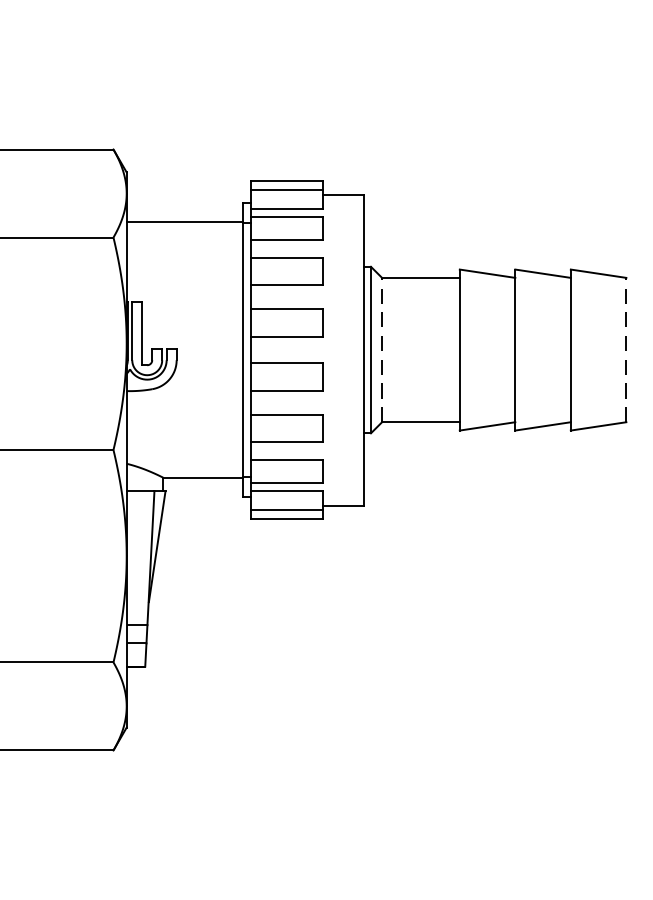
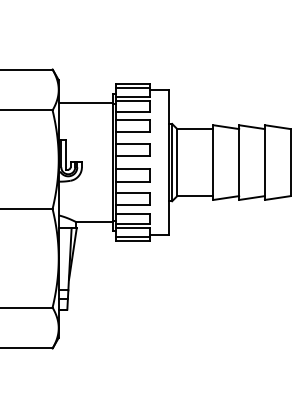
line: (382, 349) -> (177, 162), dashed -> solid
line: (625, 349) -> (290, 162), dashed -> solid

